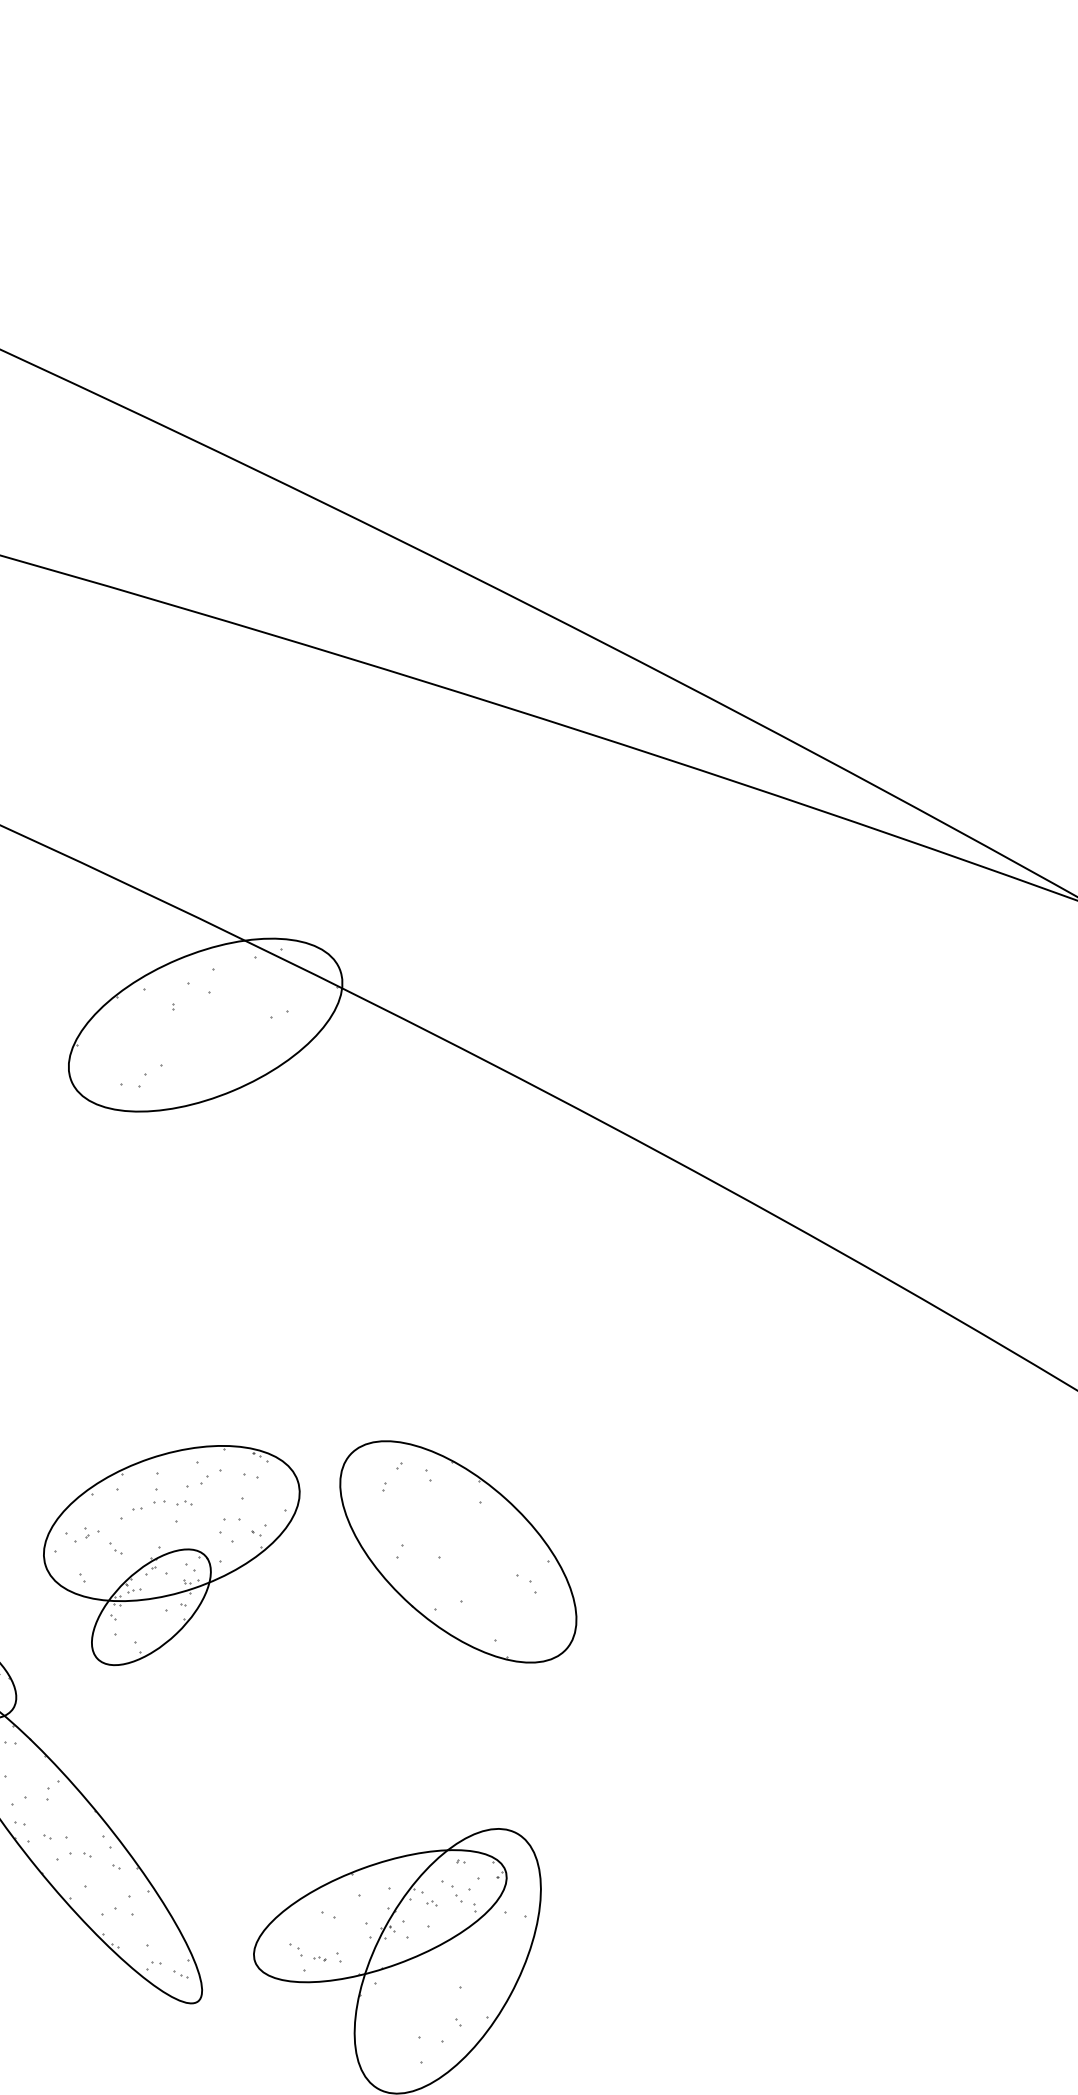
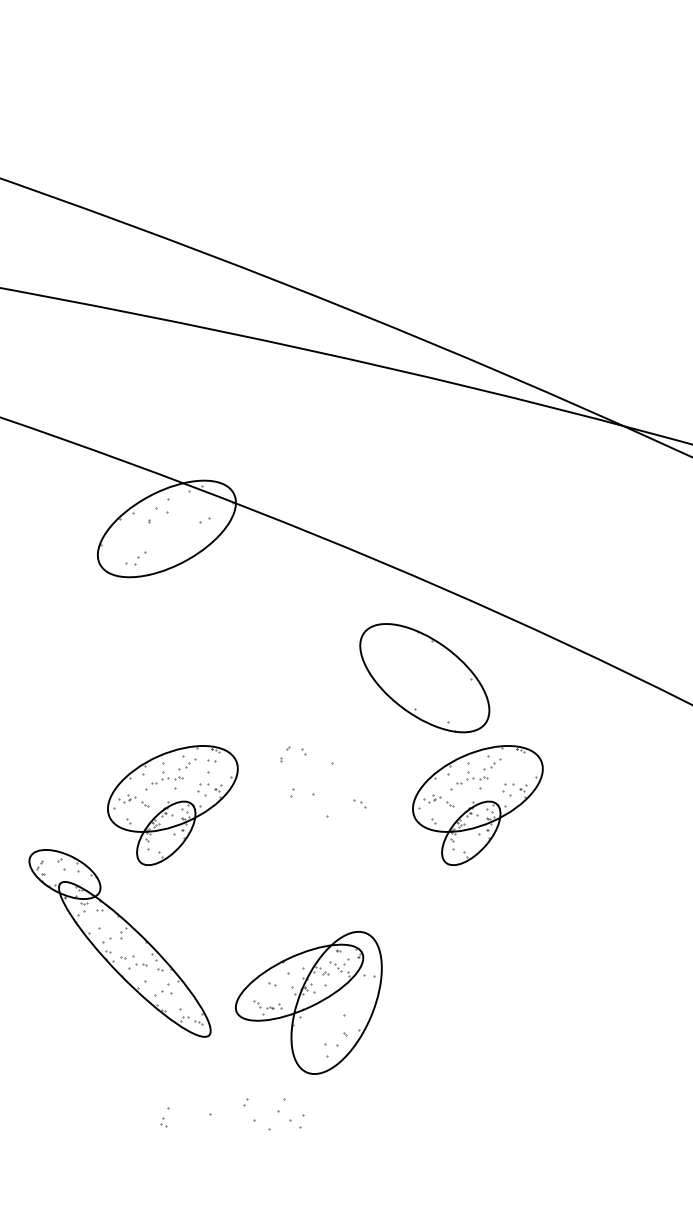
part: (457, 1552) -> (424, 678), moved
part: (751, 1608) -> (477, 805), added

